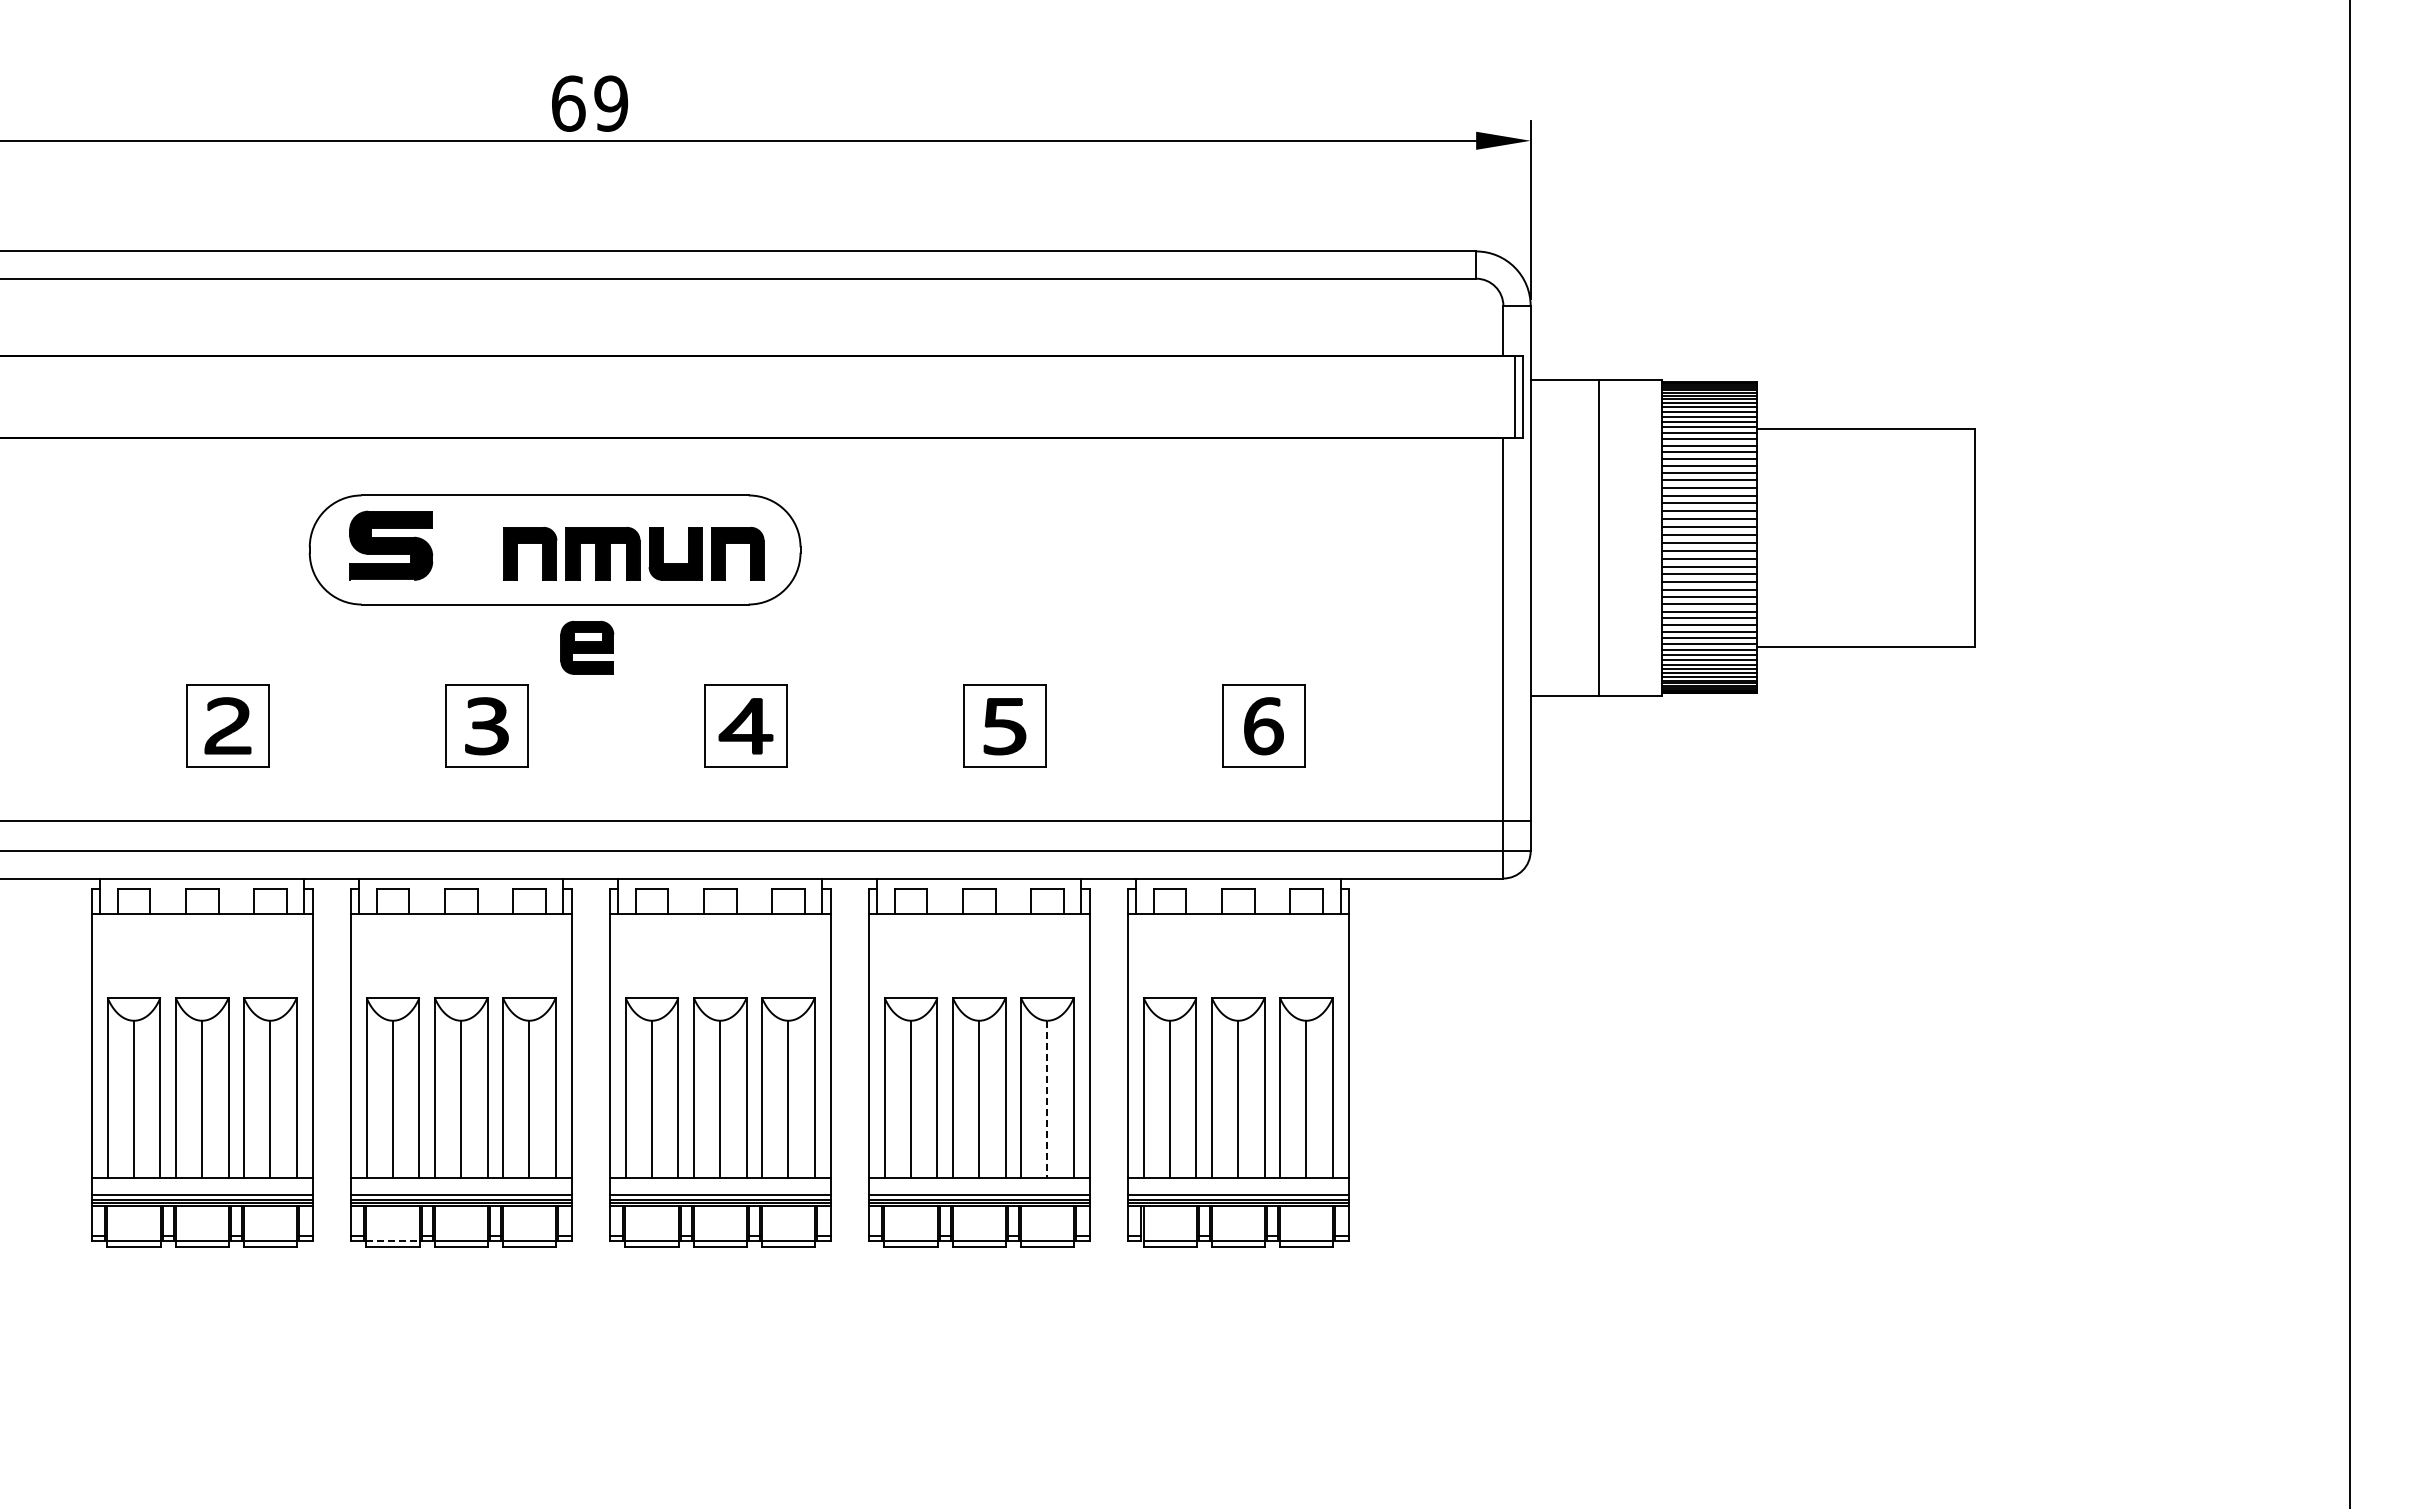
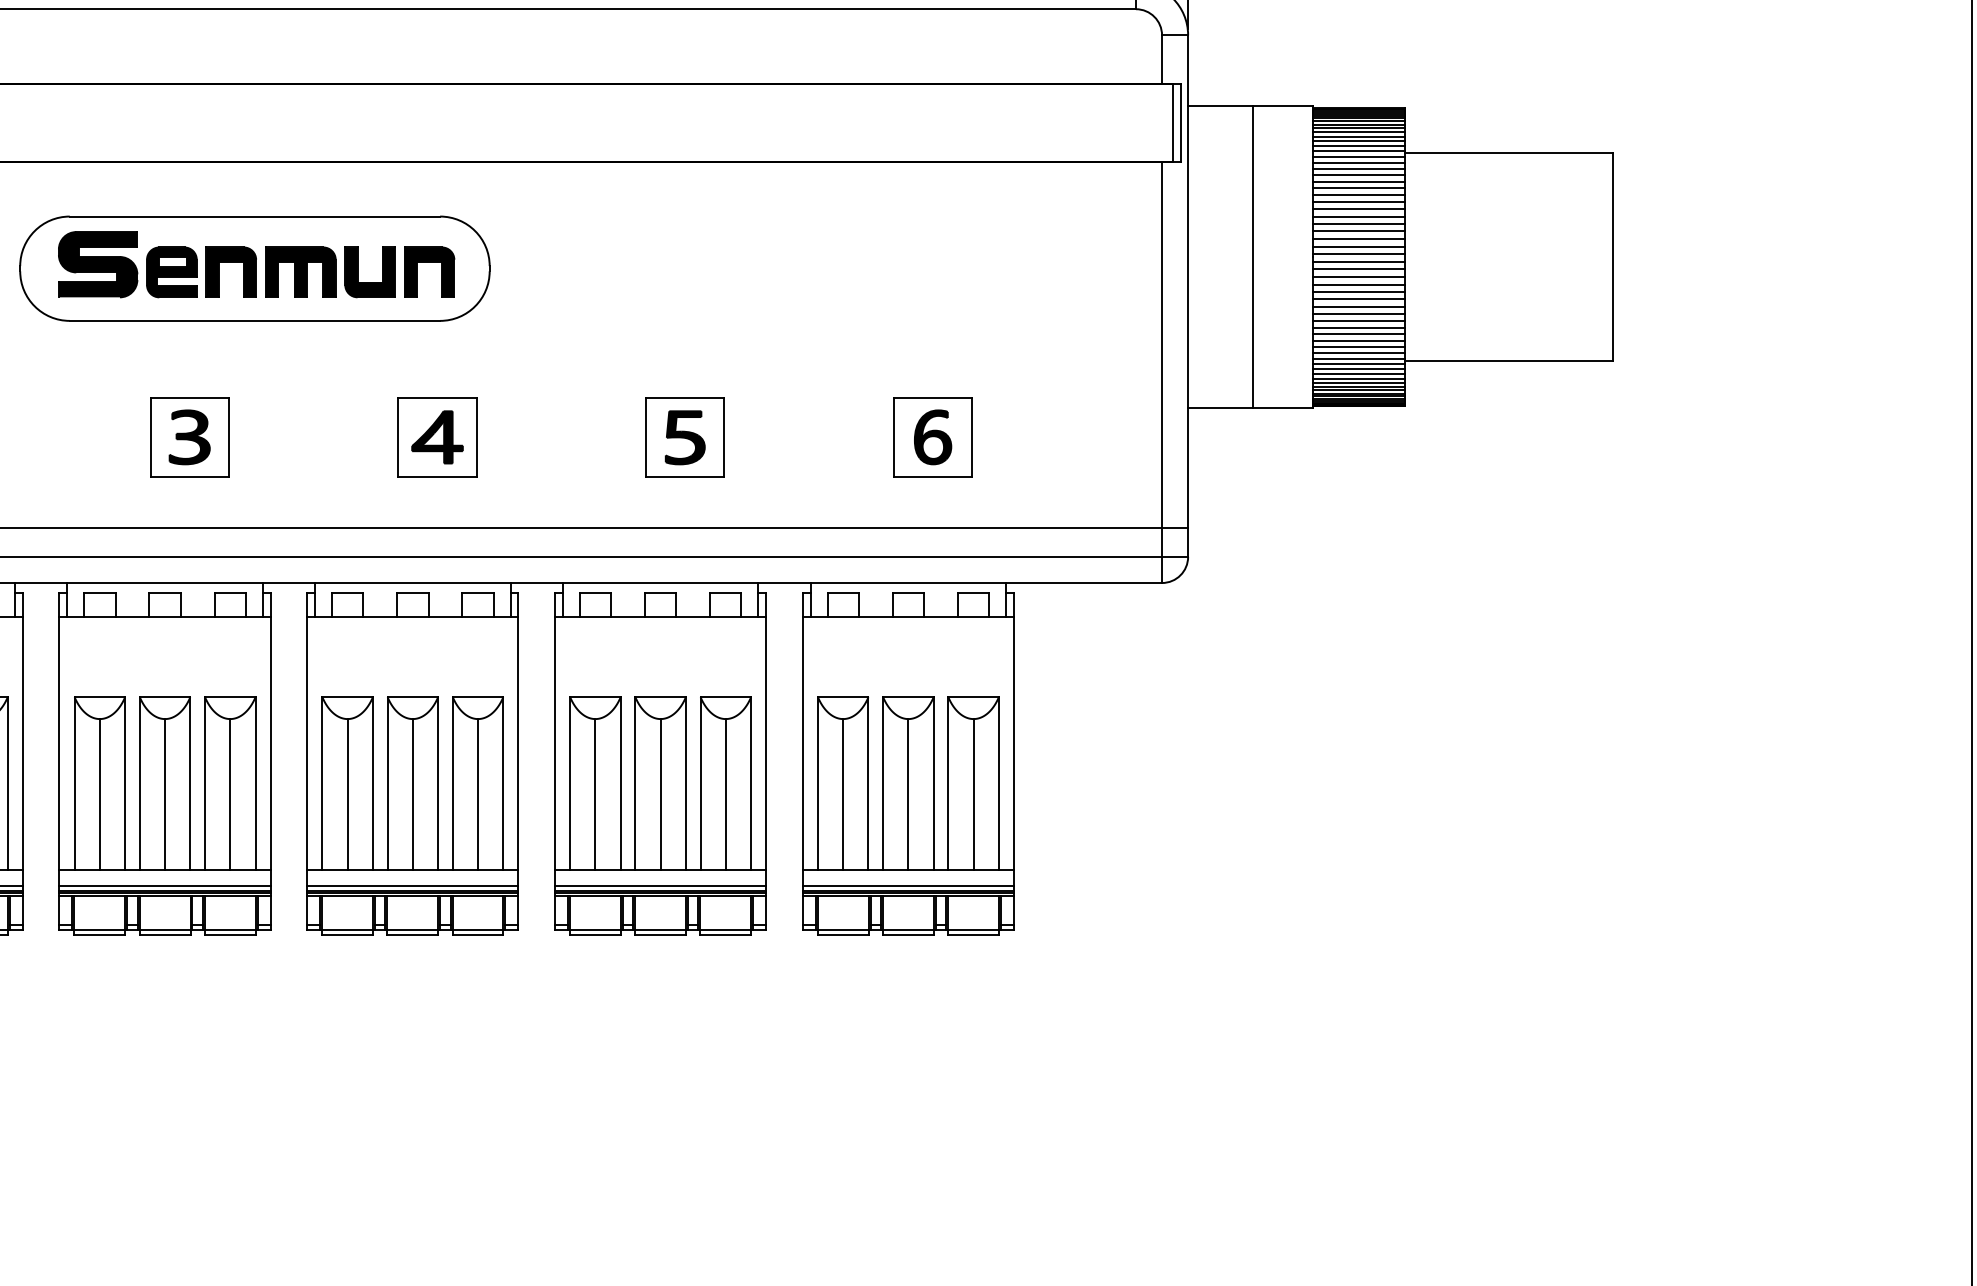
part: (587, 647) -> (172, 272), moved
line: (1047, 1099) -> (725, 794), dashed -> solid
line: (393, 1241) -> (100, 930), dashed -> solid

